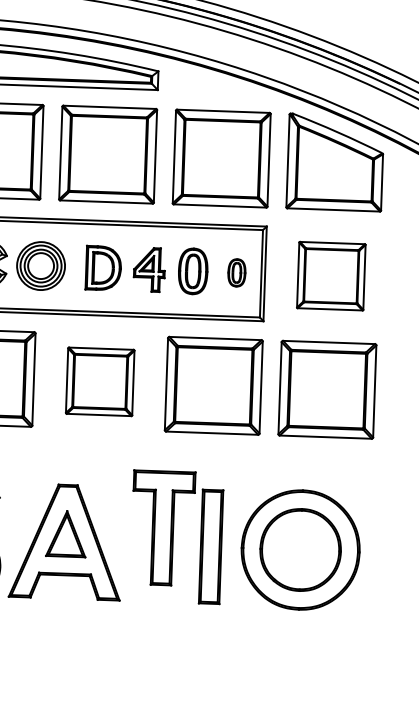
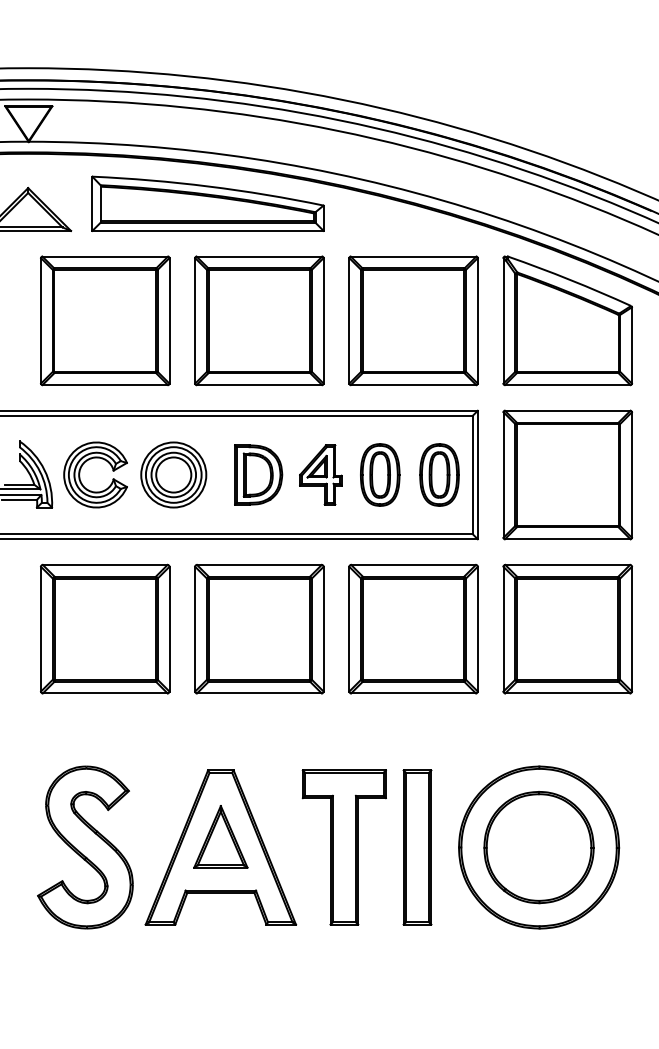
part: (236, 272) -> (439, 474), size x1.67
part: (331, 275) -> (567, 474), size x1.43
part: (100, 381) -> (259, 628), size x1.43
part: (162, 528) -> (343, 847), moved

